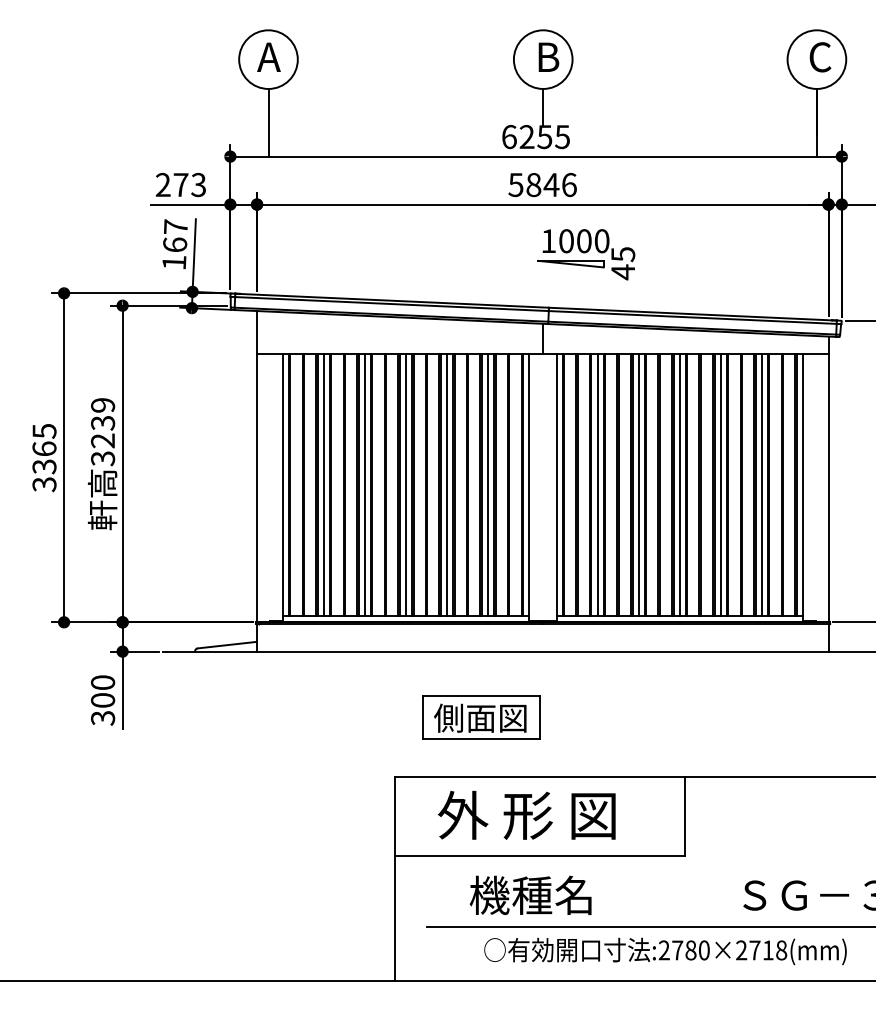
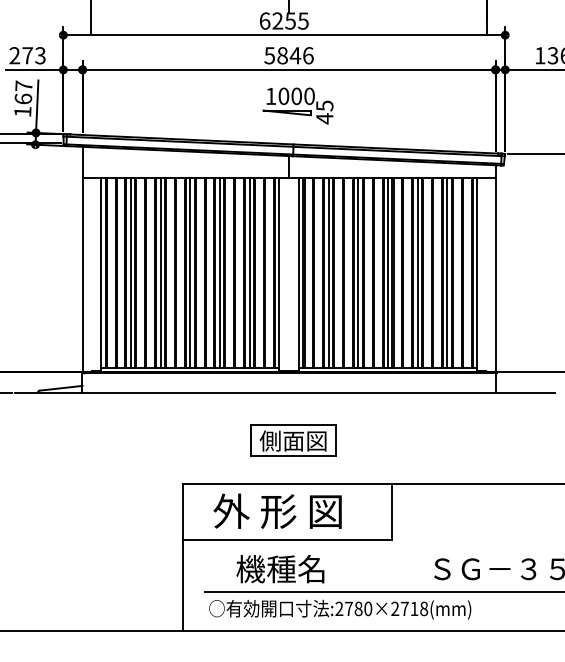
part: (586, 254) -> (298, 105), moved
part: (481, 717) -> (293, 440), moved
text: (665, 951) -> (340, 609), moved

